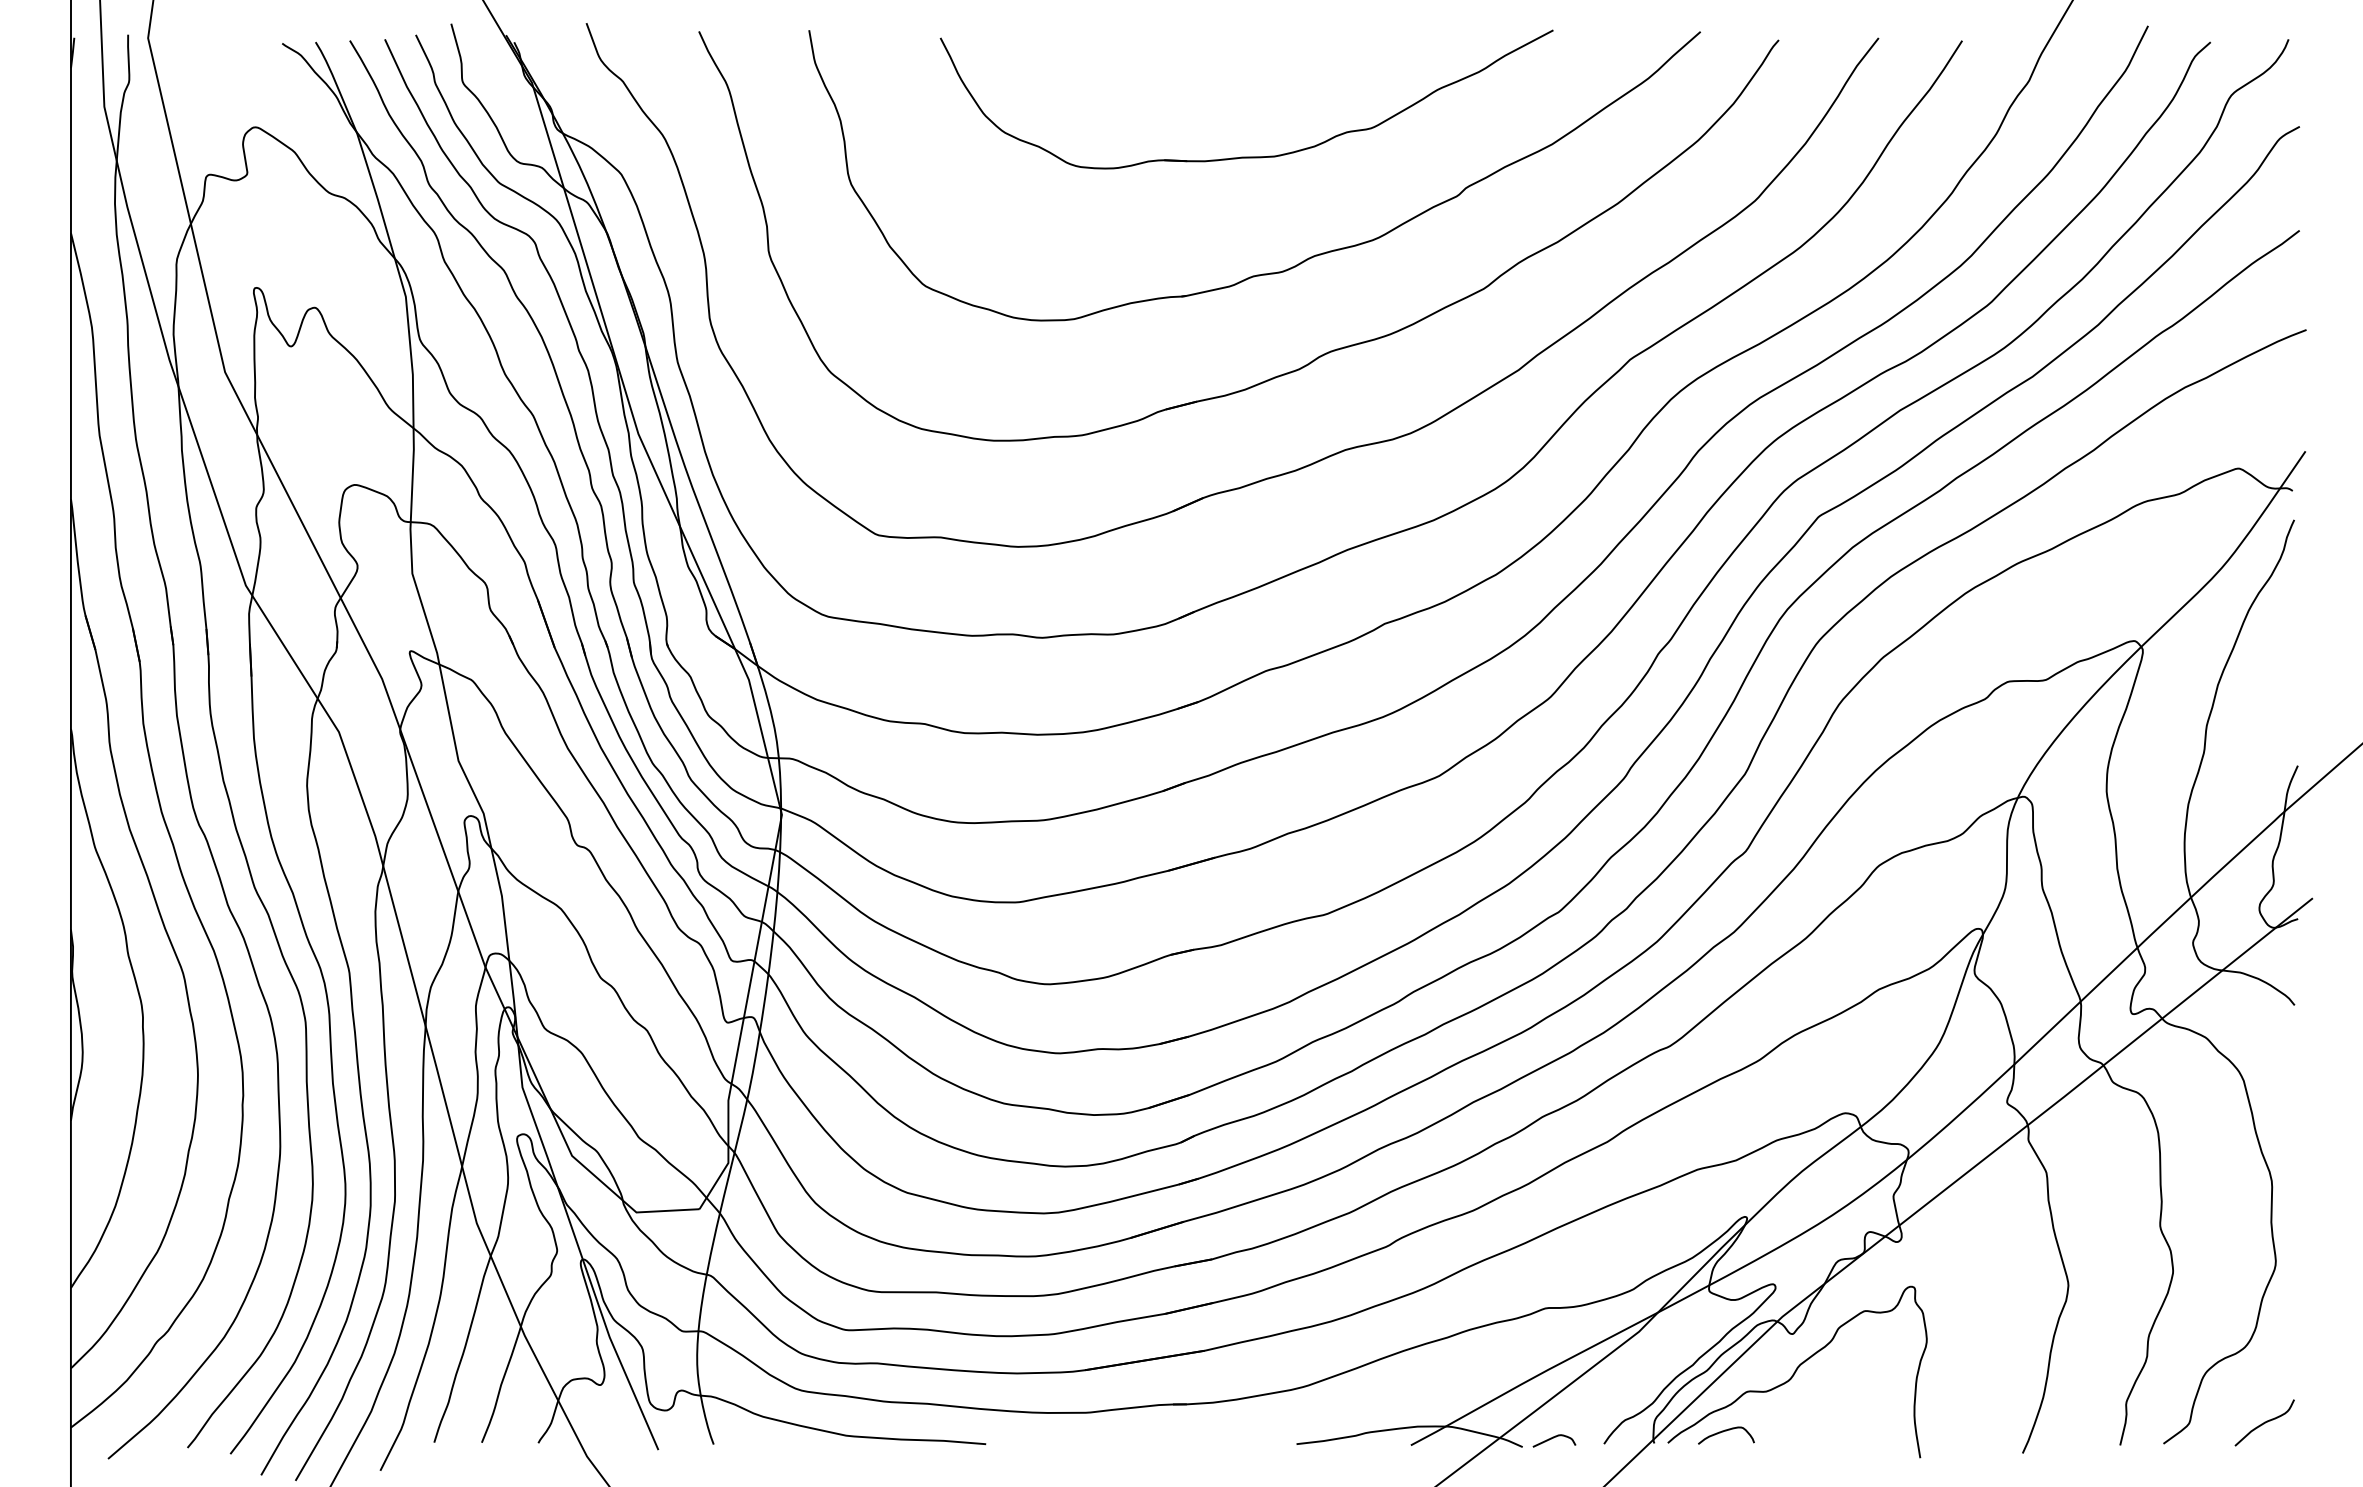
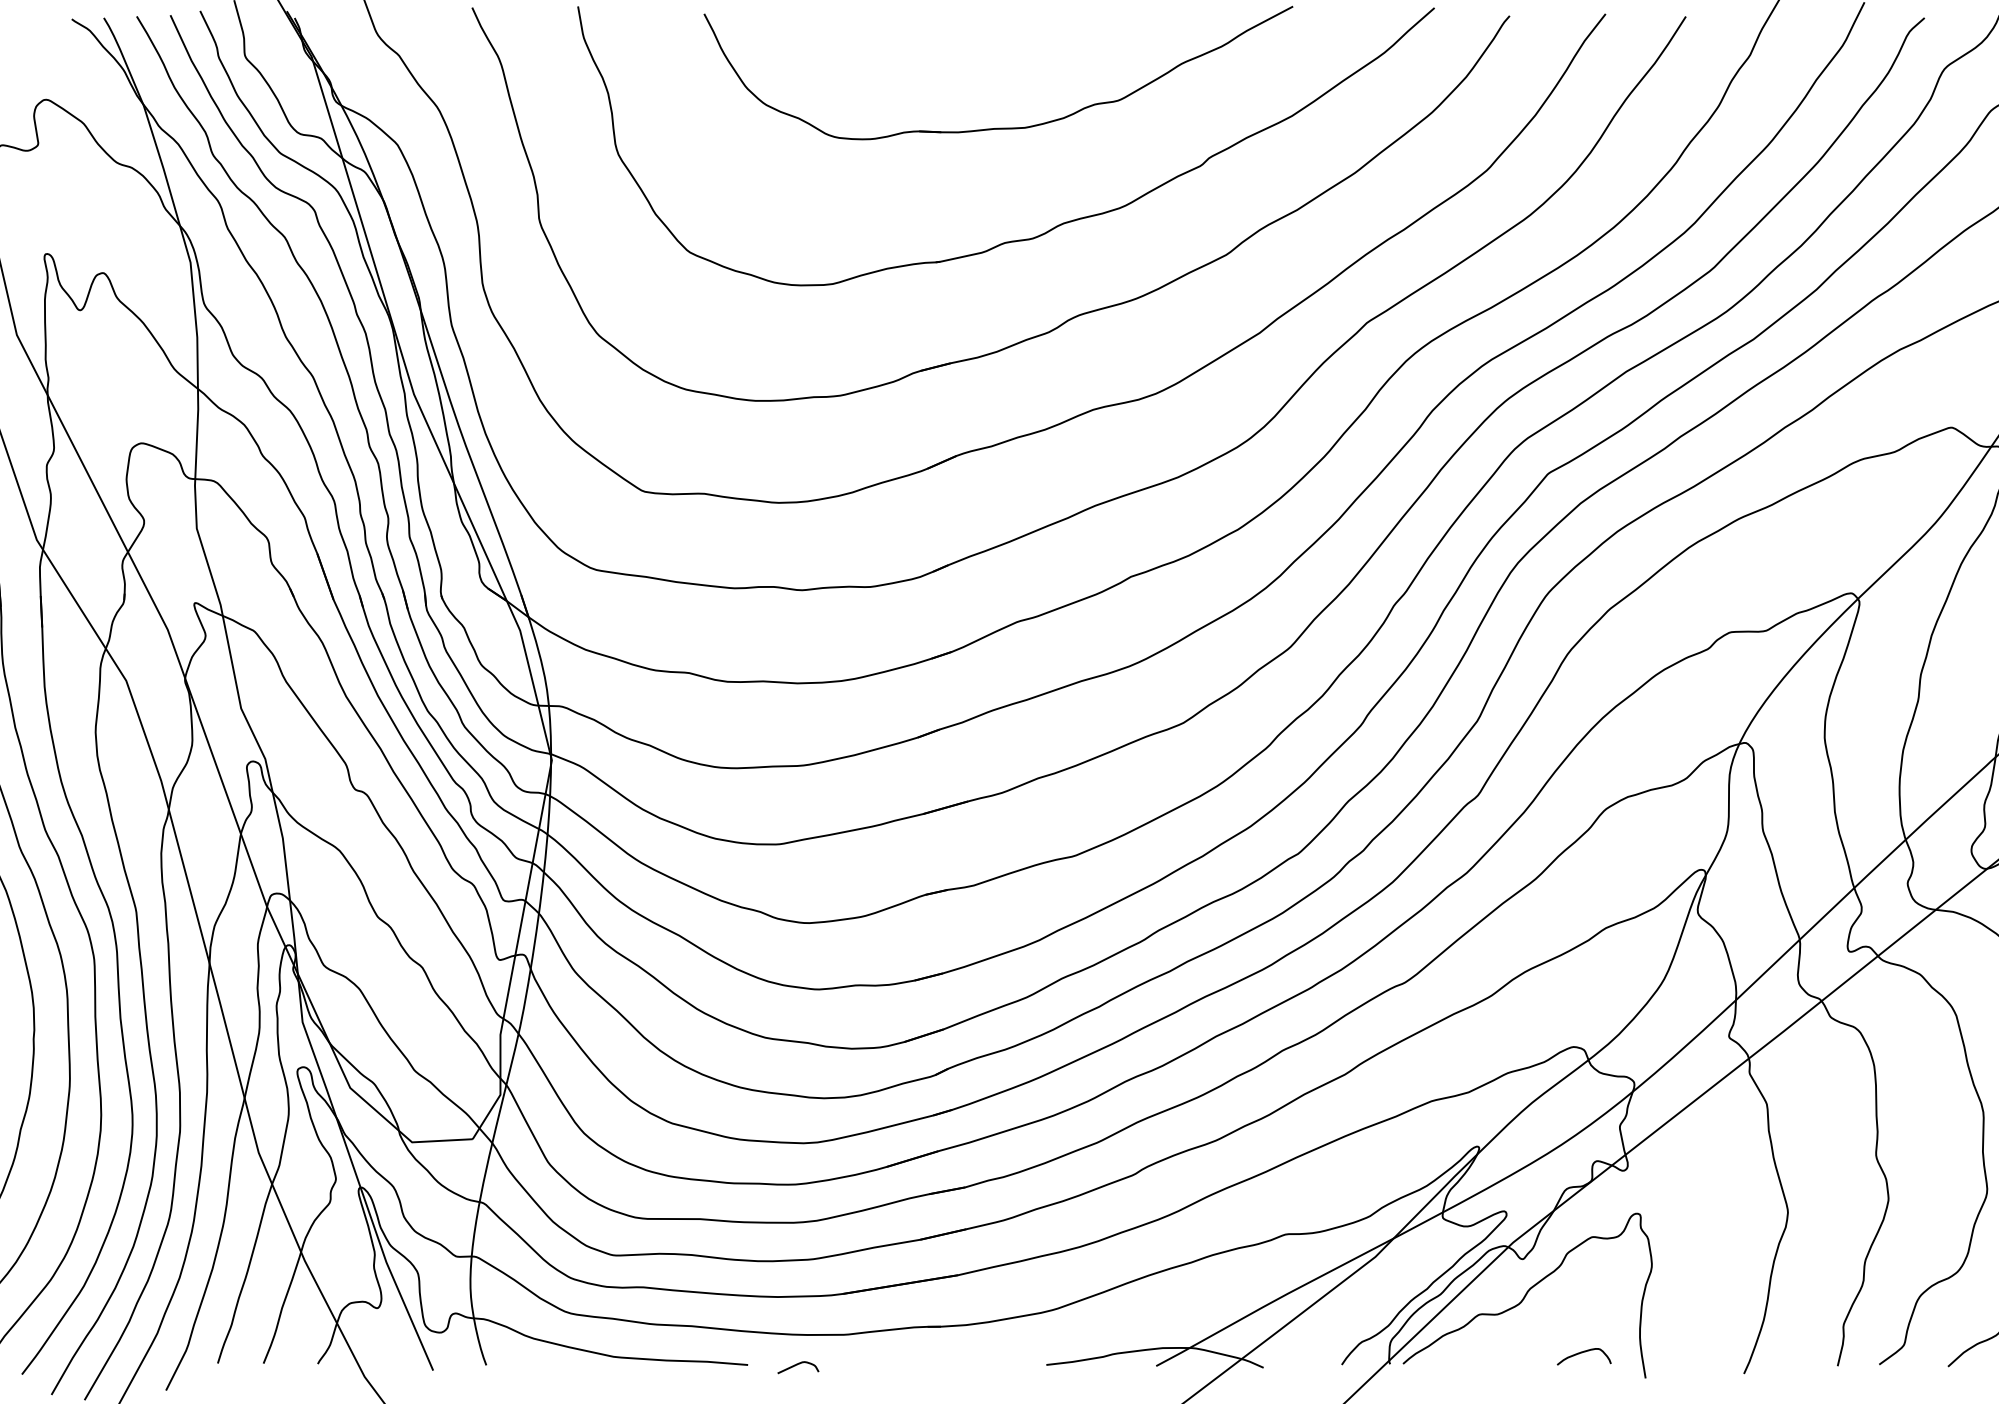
curve: (1726, 1431) -> (1584, 1352), moved
curve: (1553, 1438) -> (797, 1365), moved

